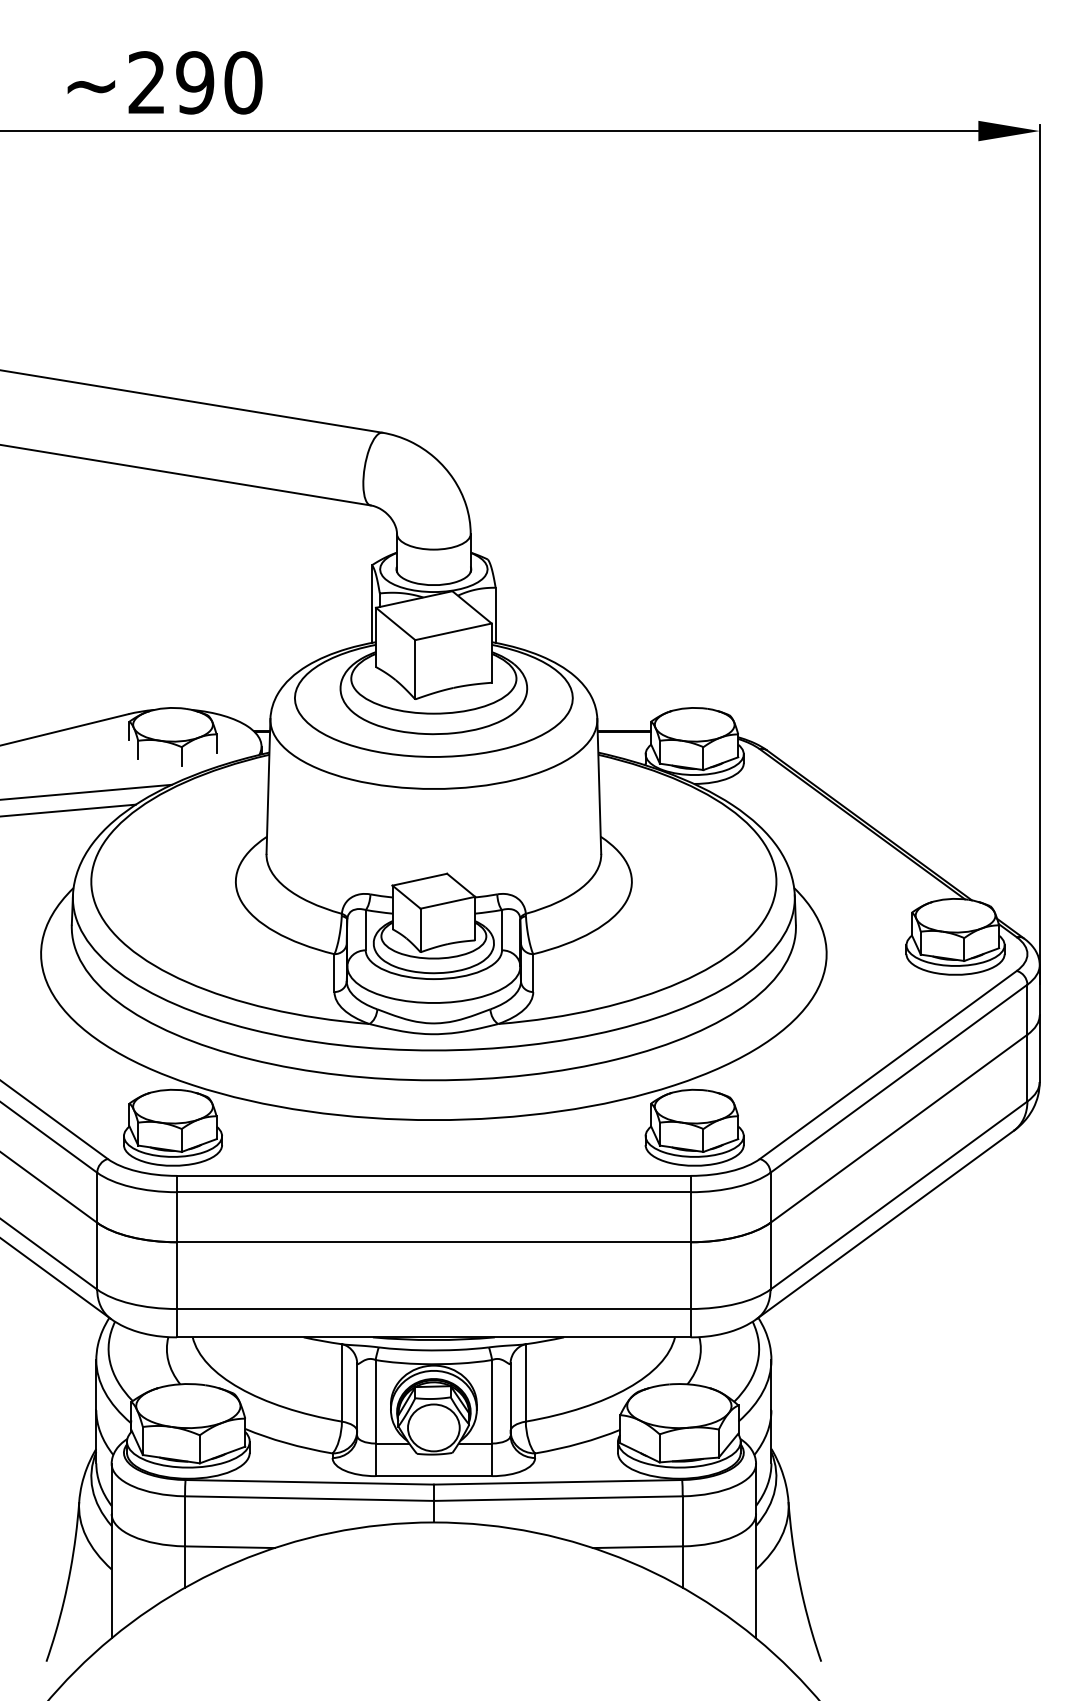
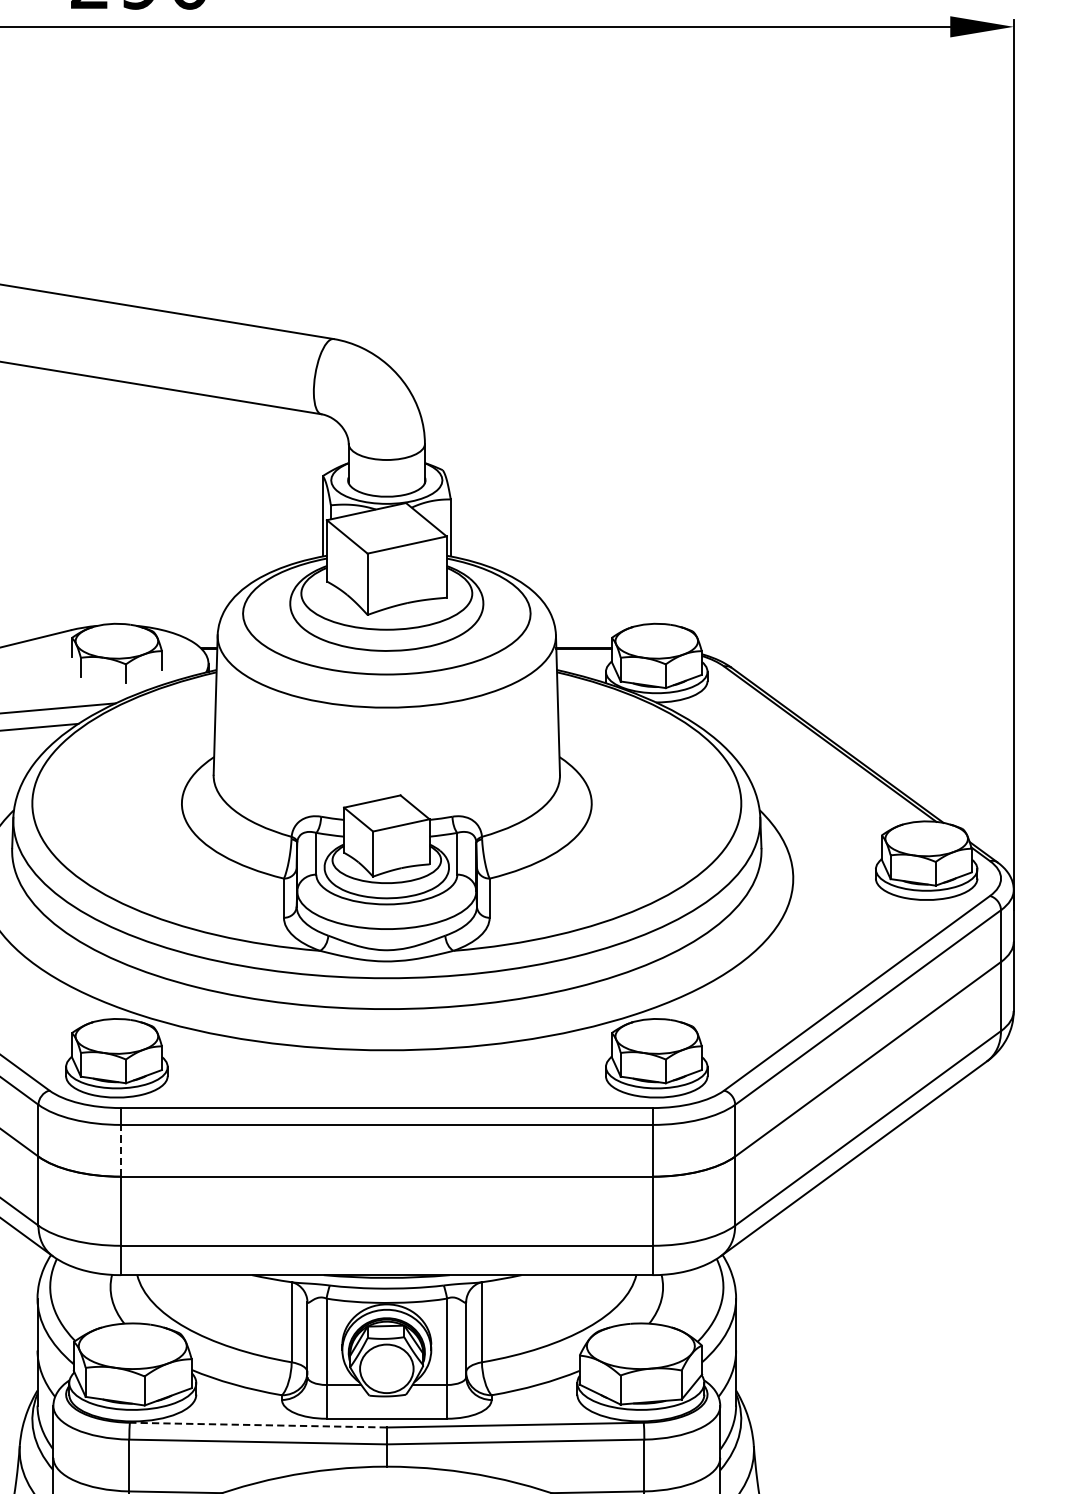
line: (176, 1216) -> (120, 1150), solid -> dashed
line: (309, 1482) -> (258, 1425), solid -> dashed

